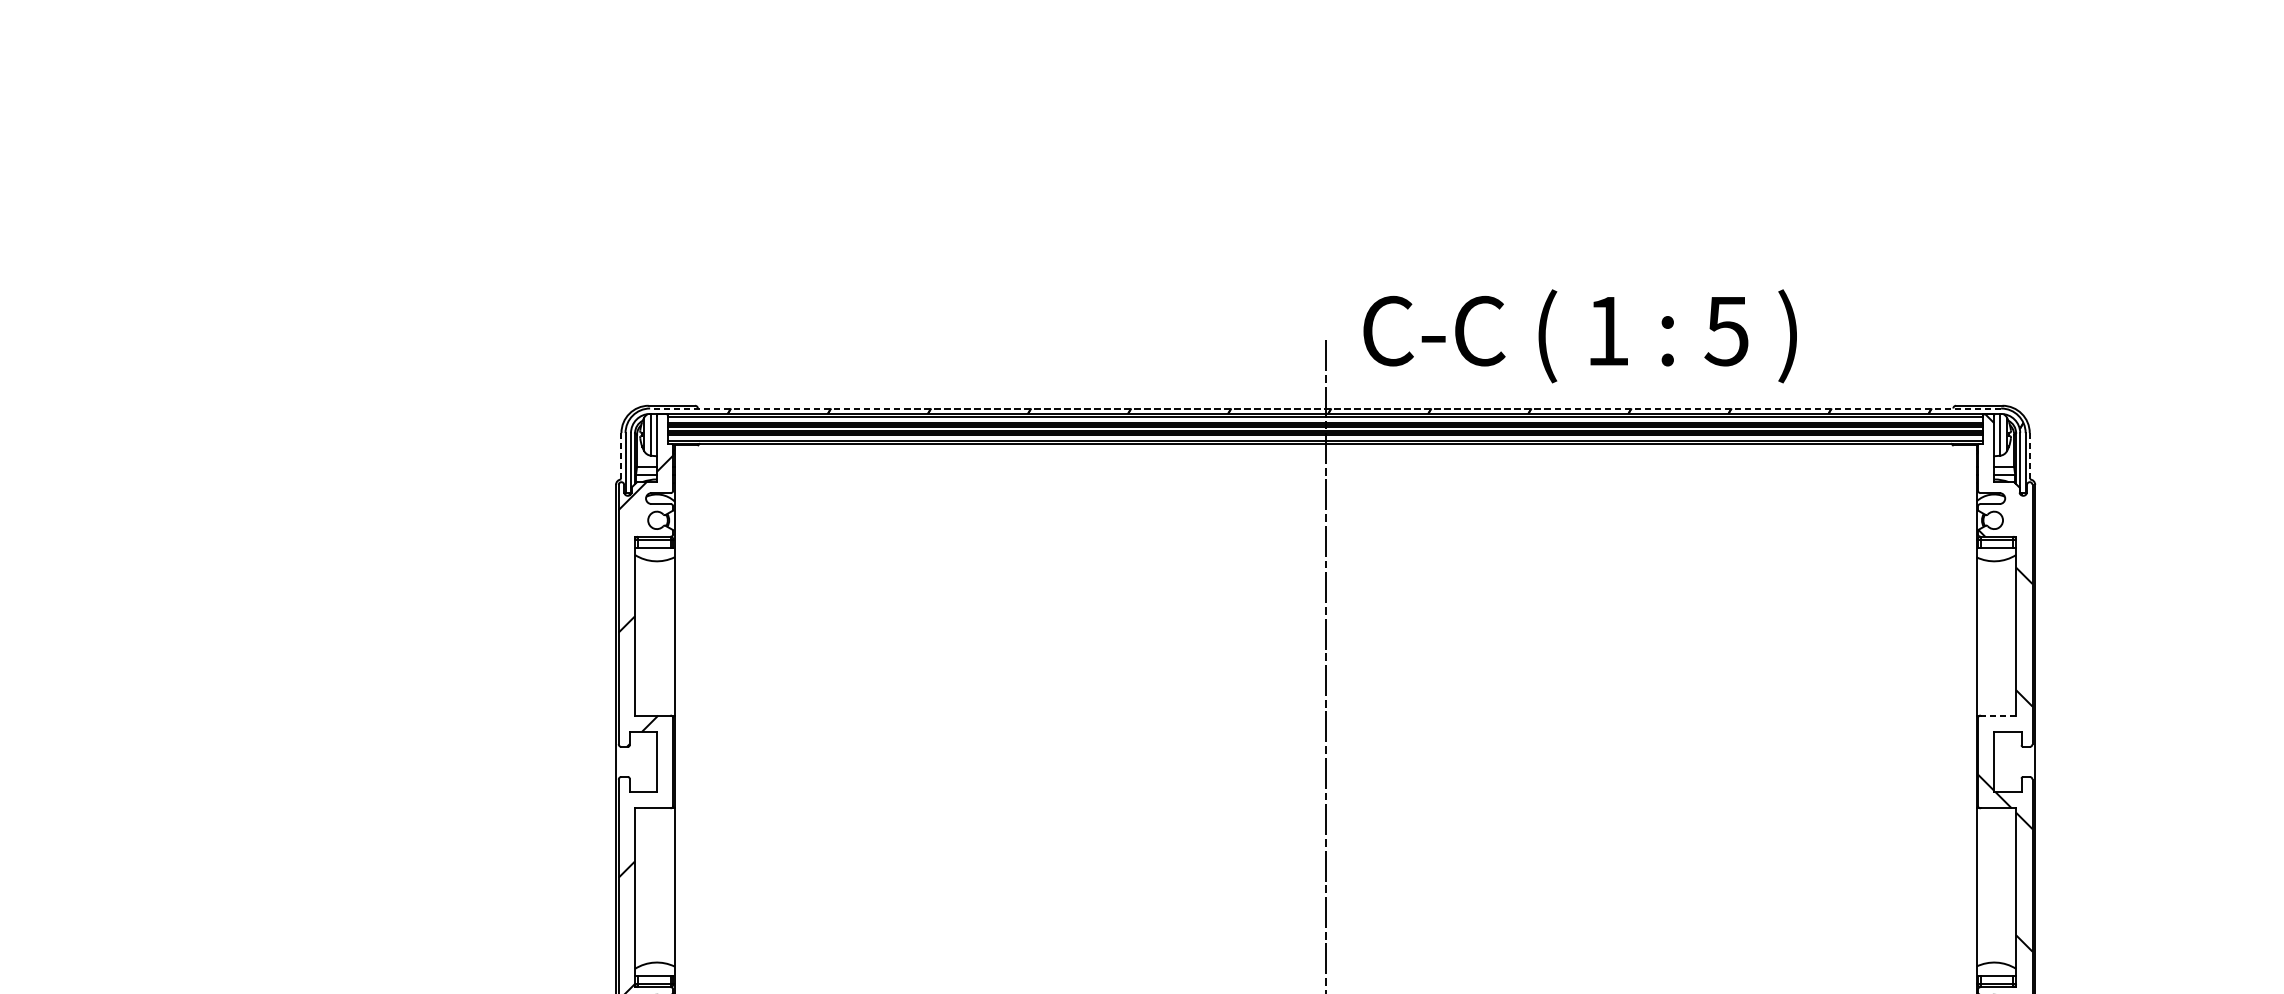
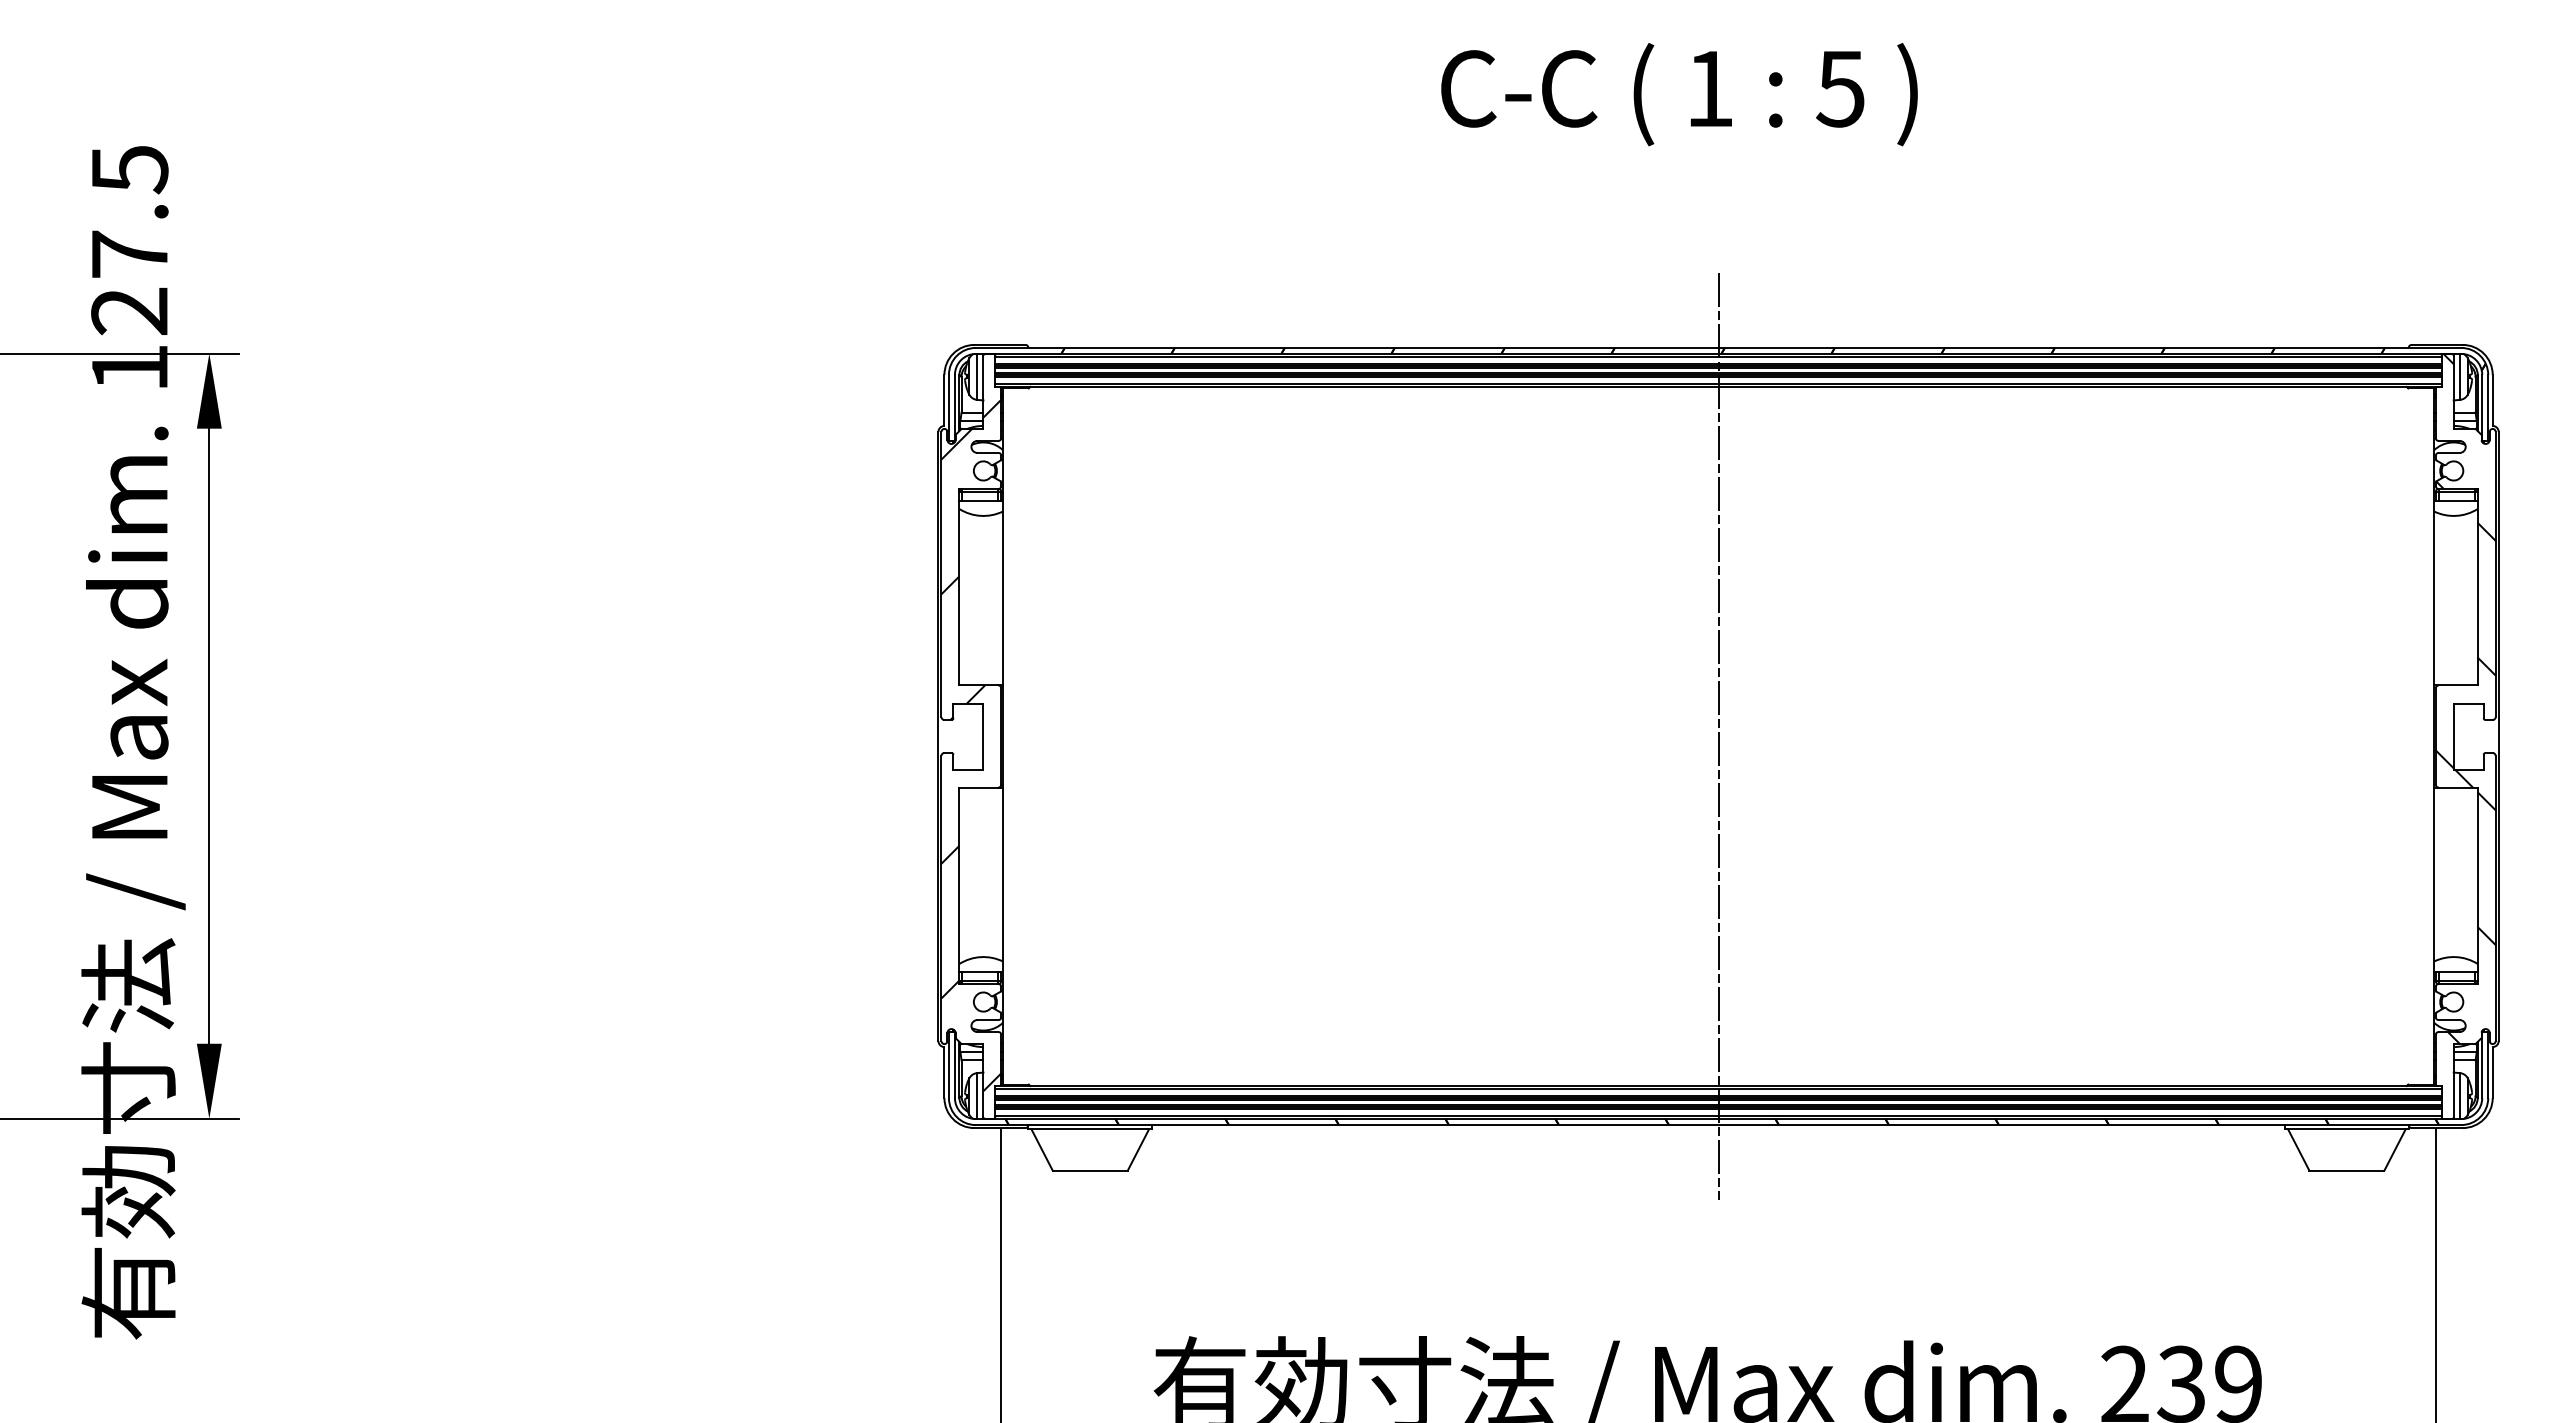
text: (1580, 336) -> (1679, 94), moved
line: (1325, 408) -> (1718, 347), dashed -> solid
line: (621, 456) -> (944, 400), dashed -> solid
line: (2029, 456) -> (2492, 400), dashed -> solid
line: (1998, 715) -> (2458, 685), dashed -> solid

